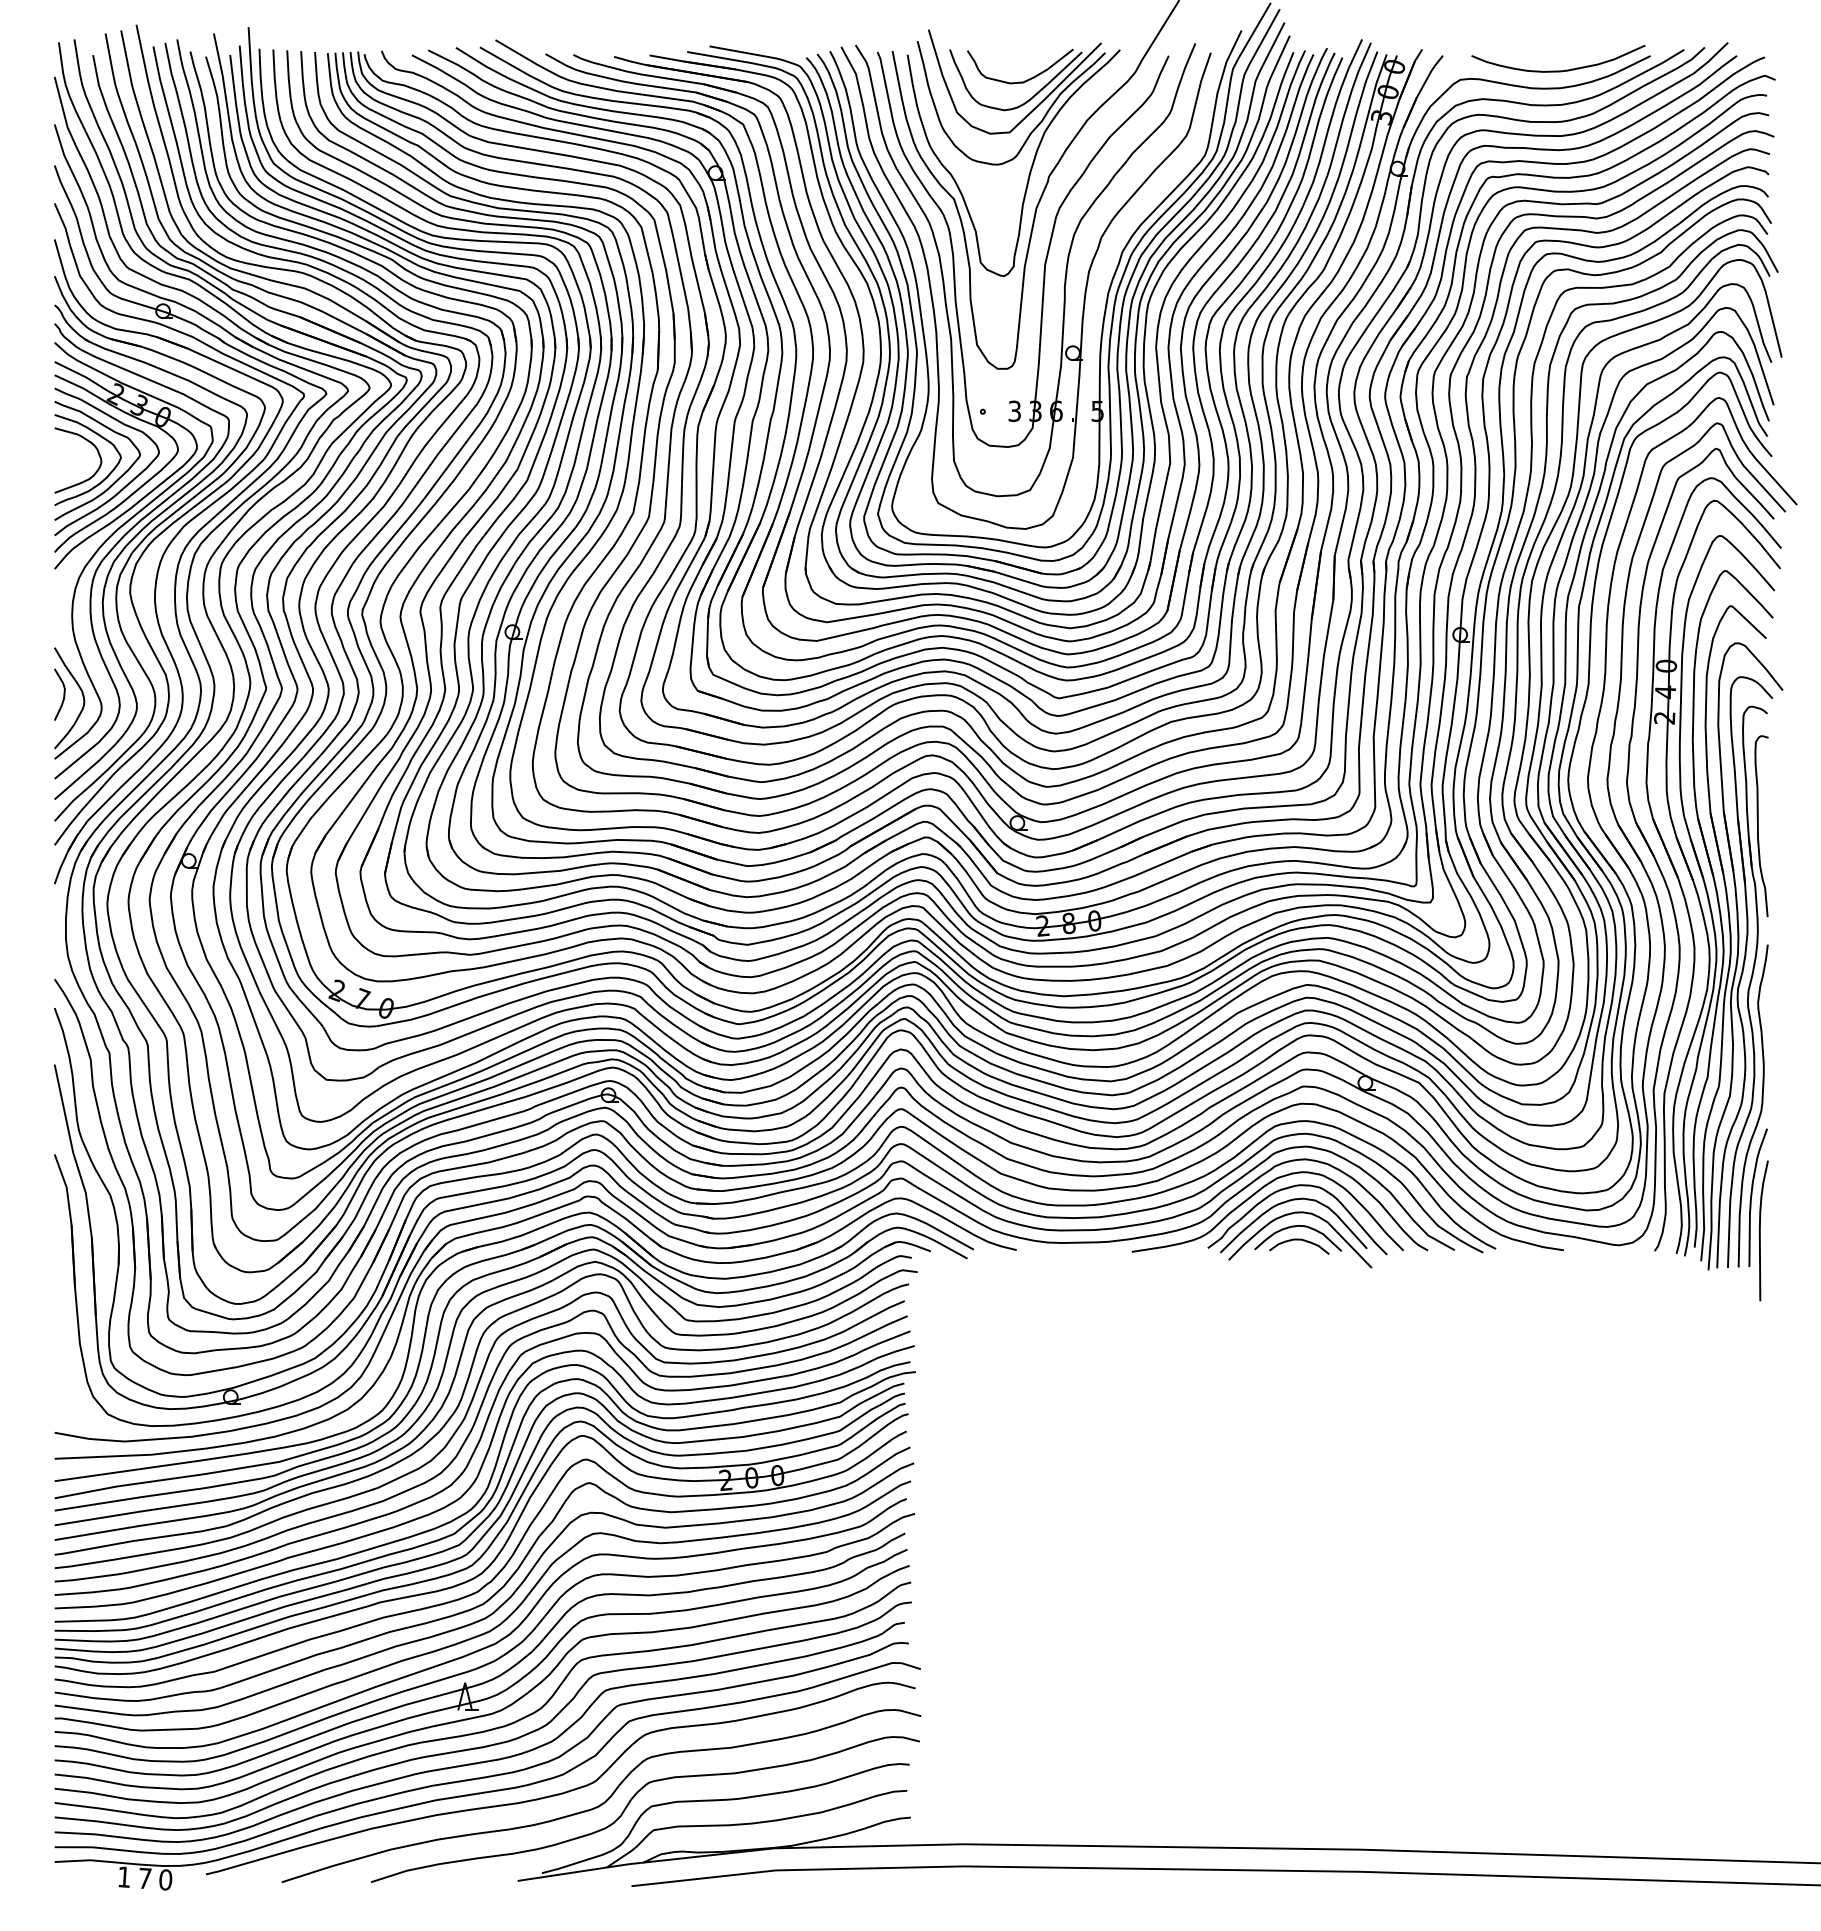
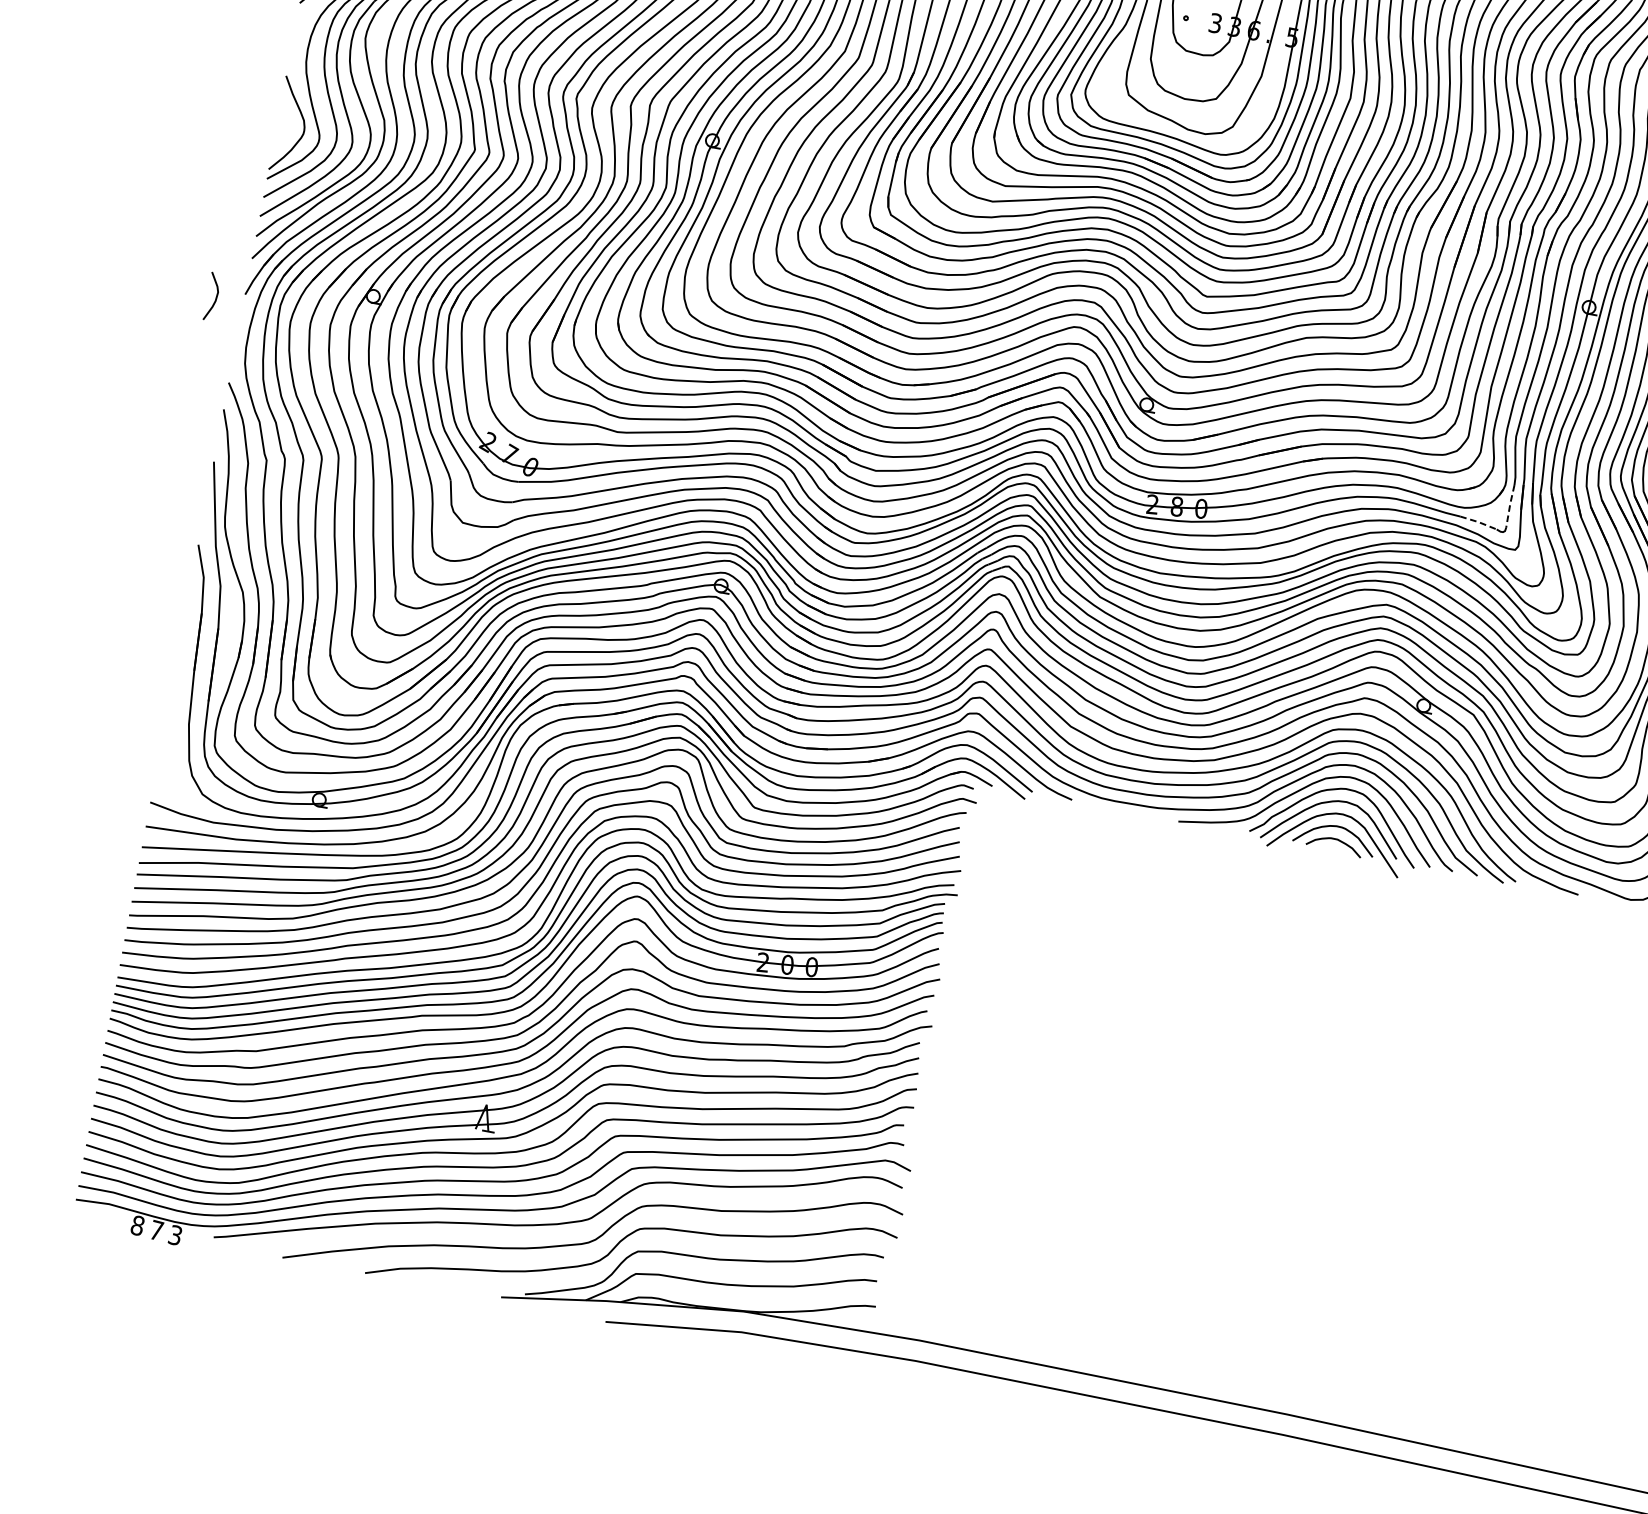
curve: (63, 694) -> (215, 297), moved
line: (1416, 857) -> (1510, 505), solid -> dashed
line: (1386, 880) -> (1478, 521), solid -> dashed
text: (123, 1876) -> (137, 1224), 1 -> 8
text: (165, 1879) -> (175, 1234), 0 -> 3

